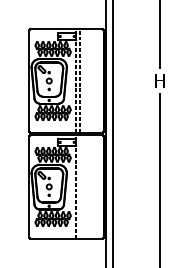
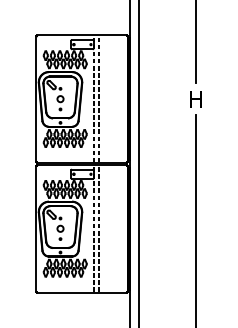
line: (80, 186) -> (98, 228), added

